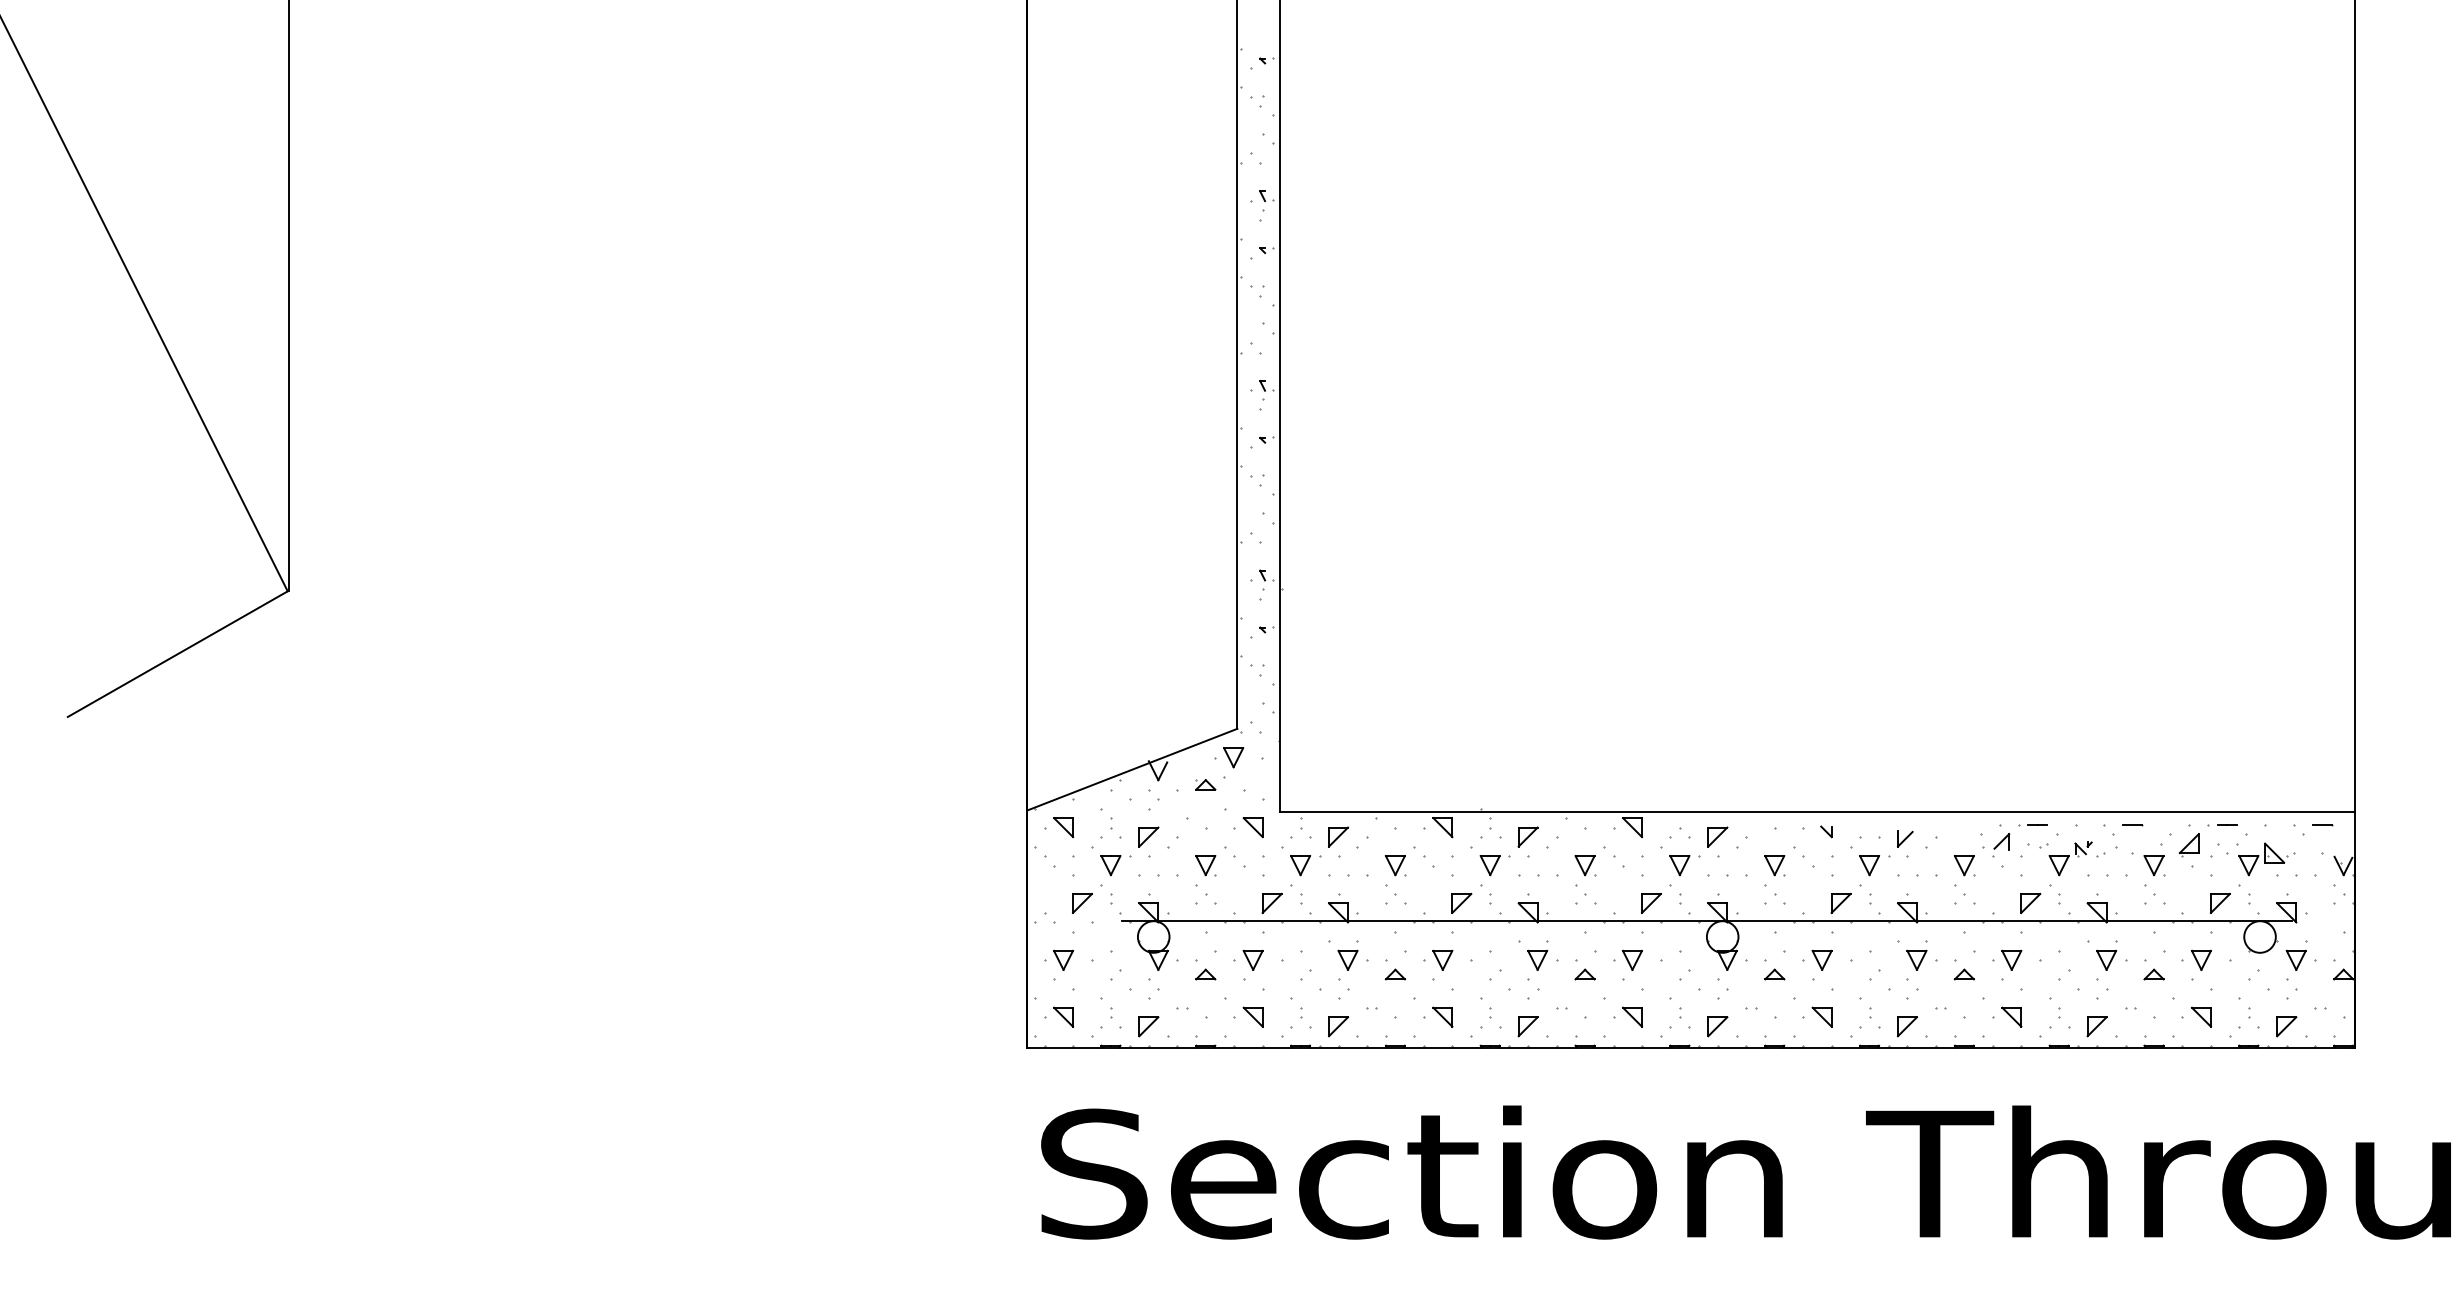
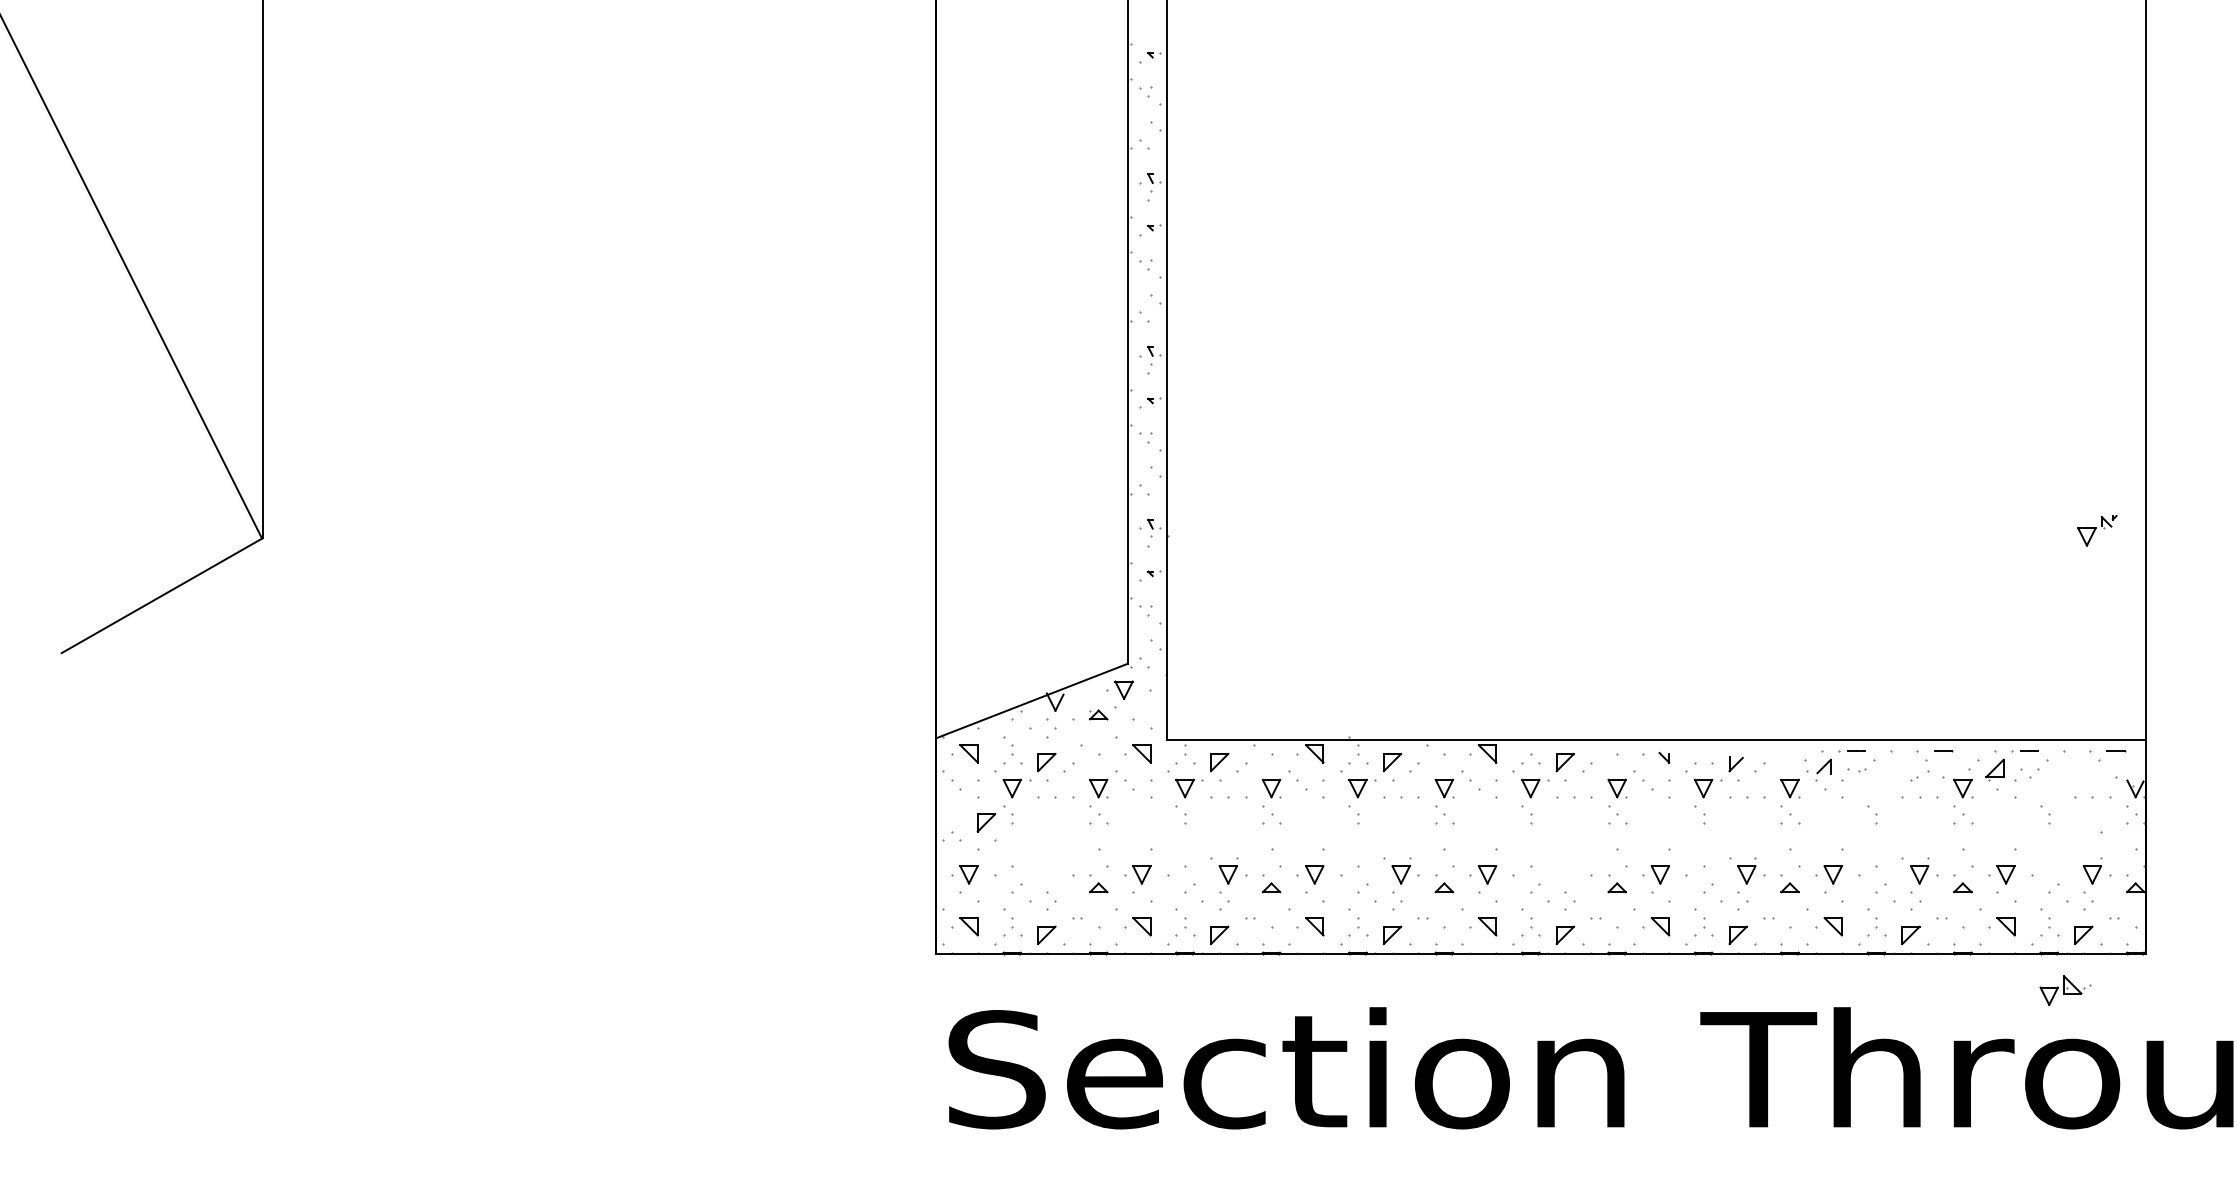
part: (2070, 858) -> (2097, 530), moved
part: (2266, 859) -> (2065, 990), moved
part: (1708, 931) -> (1556, 848), removed

